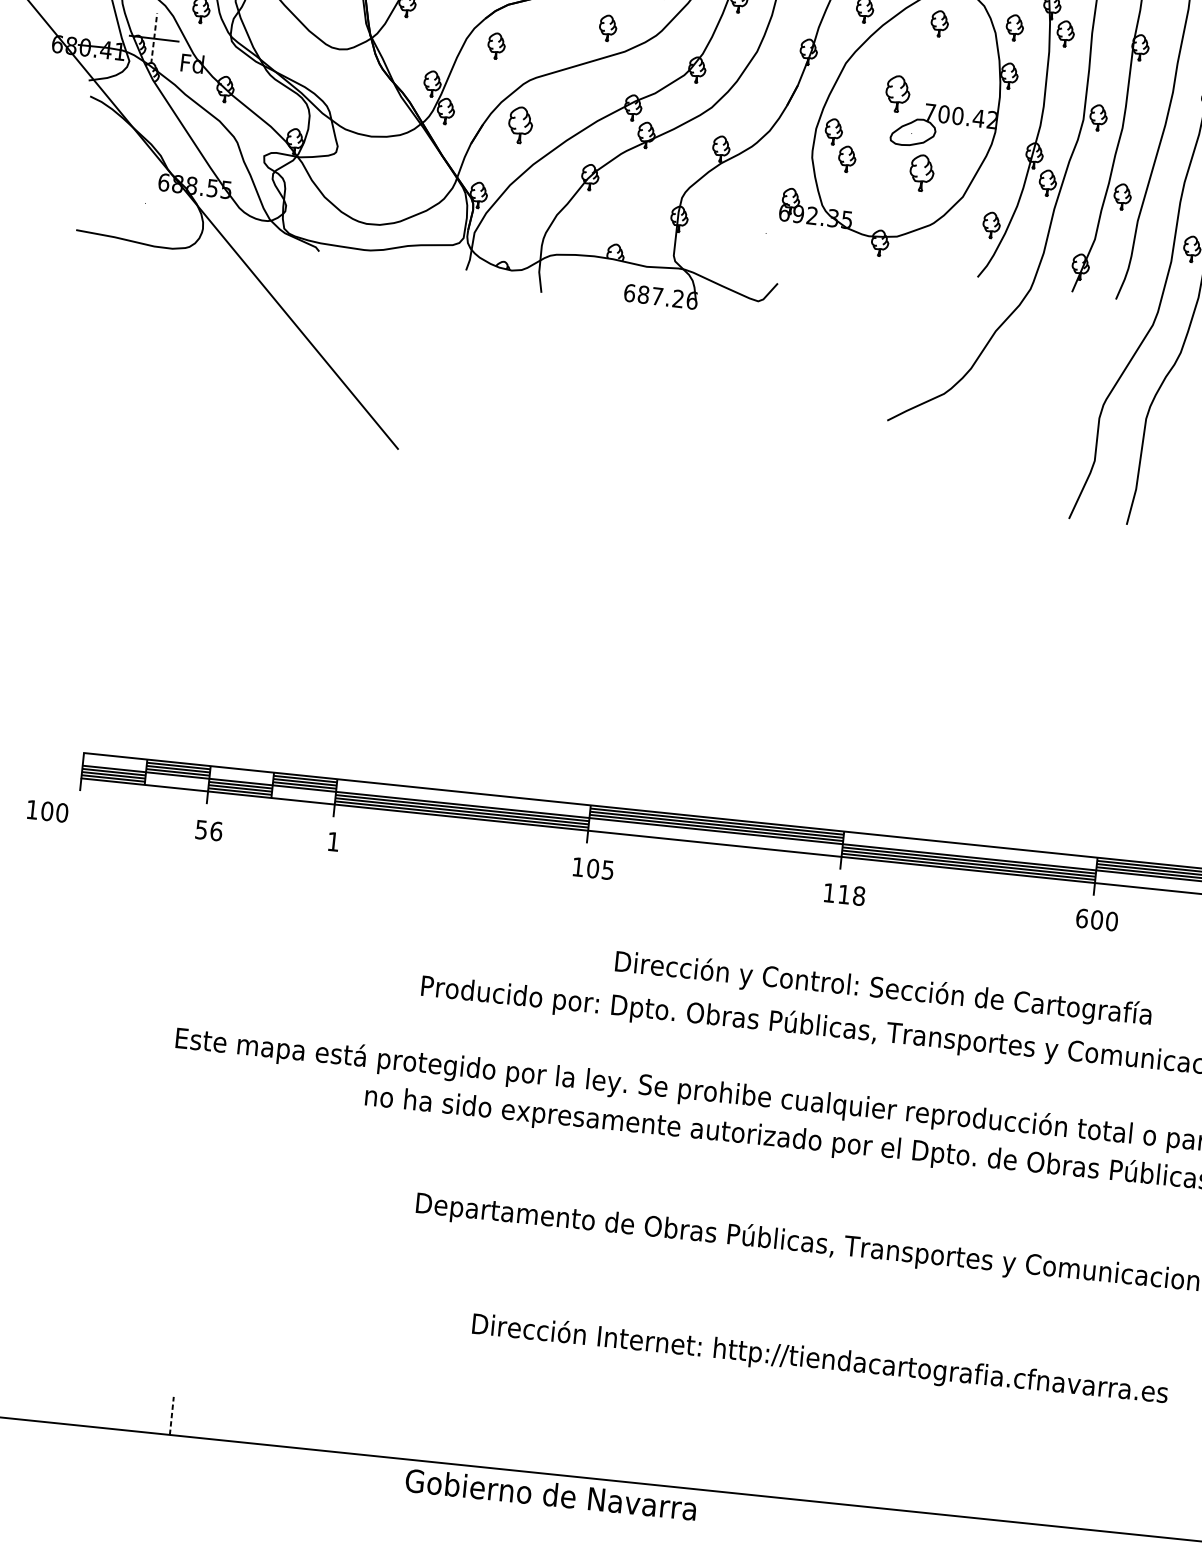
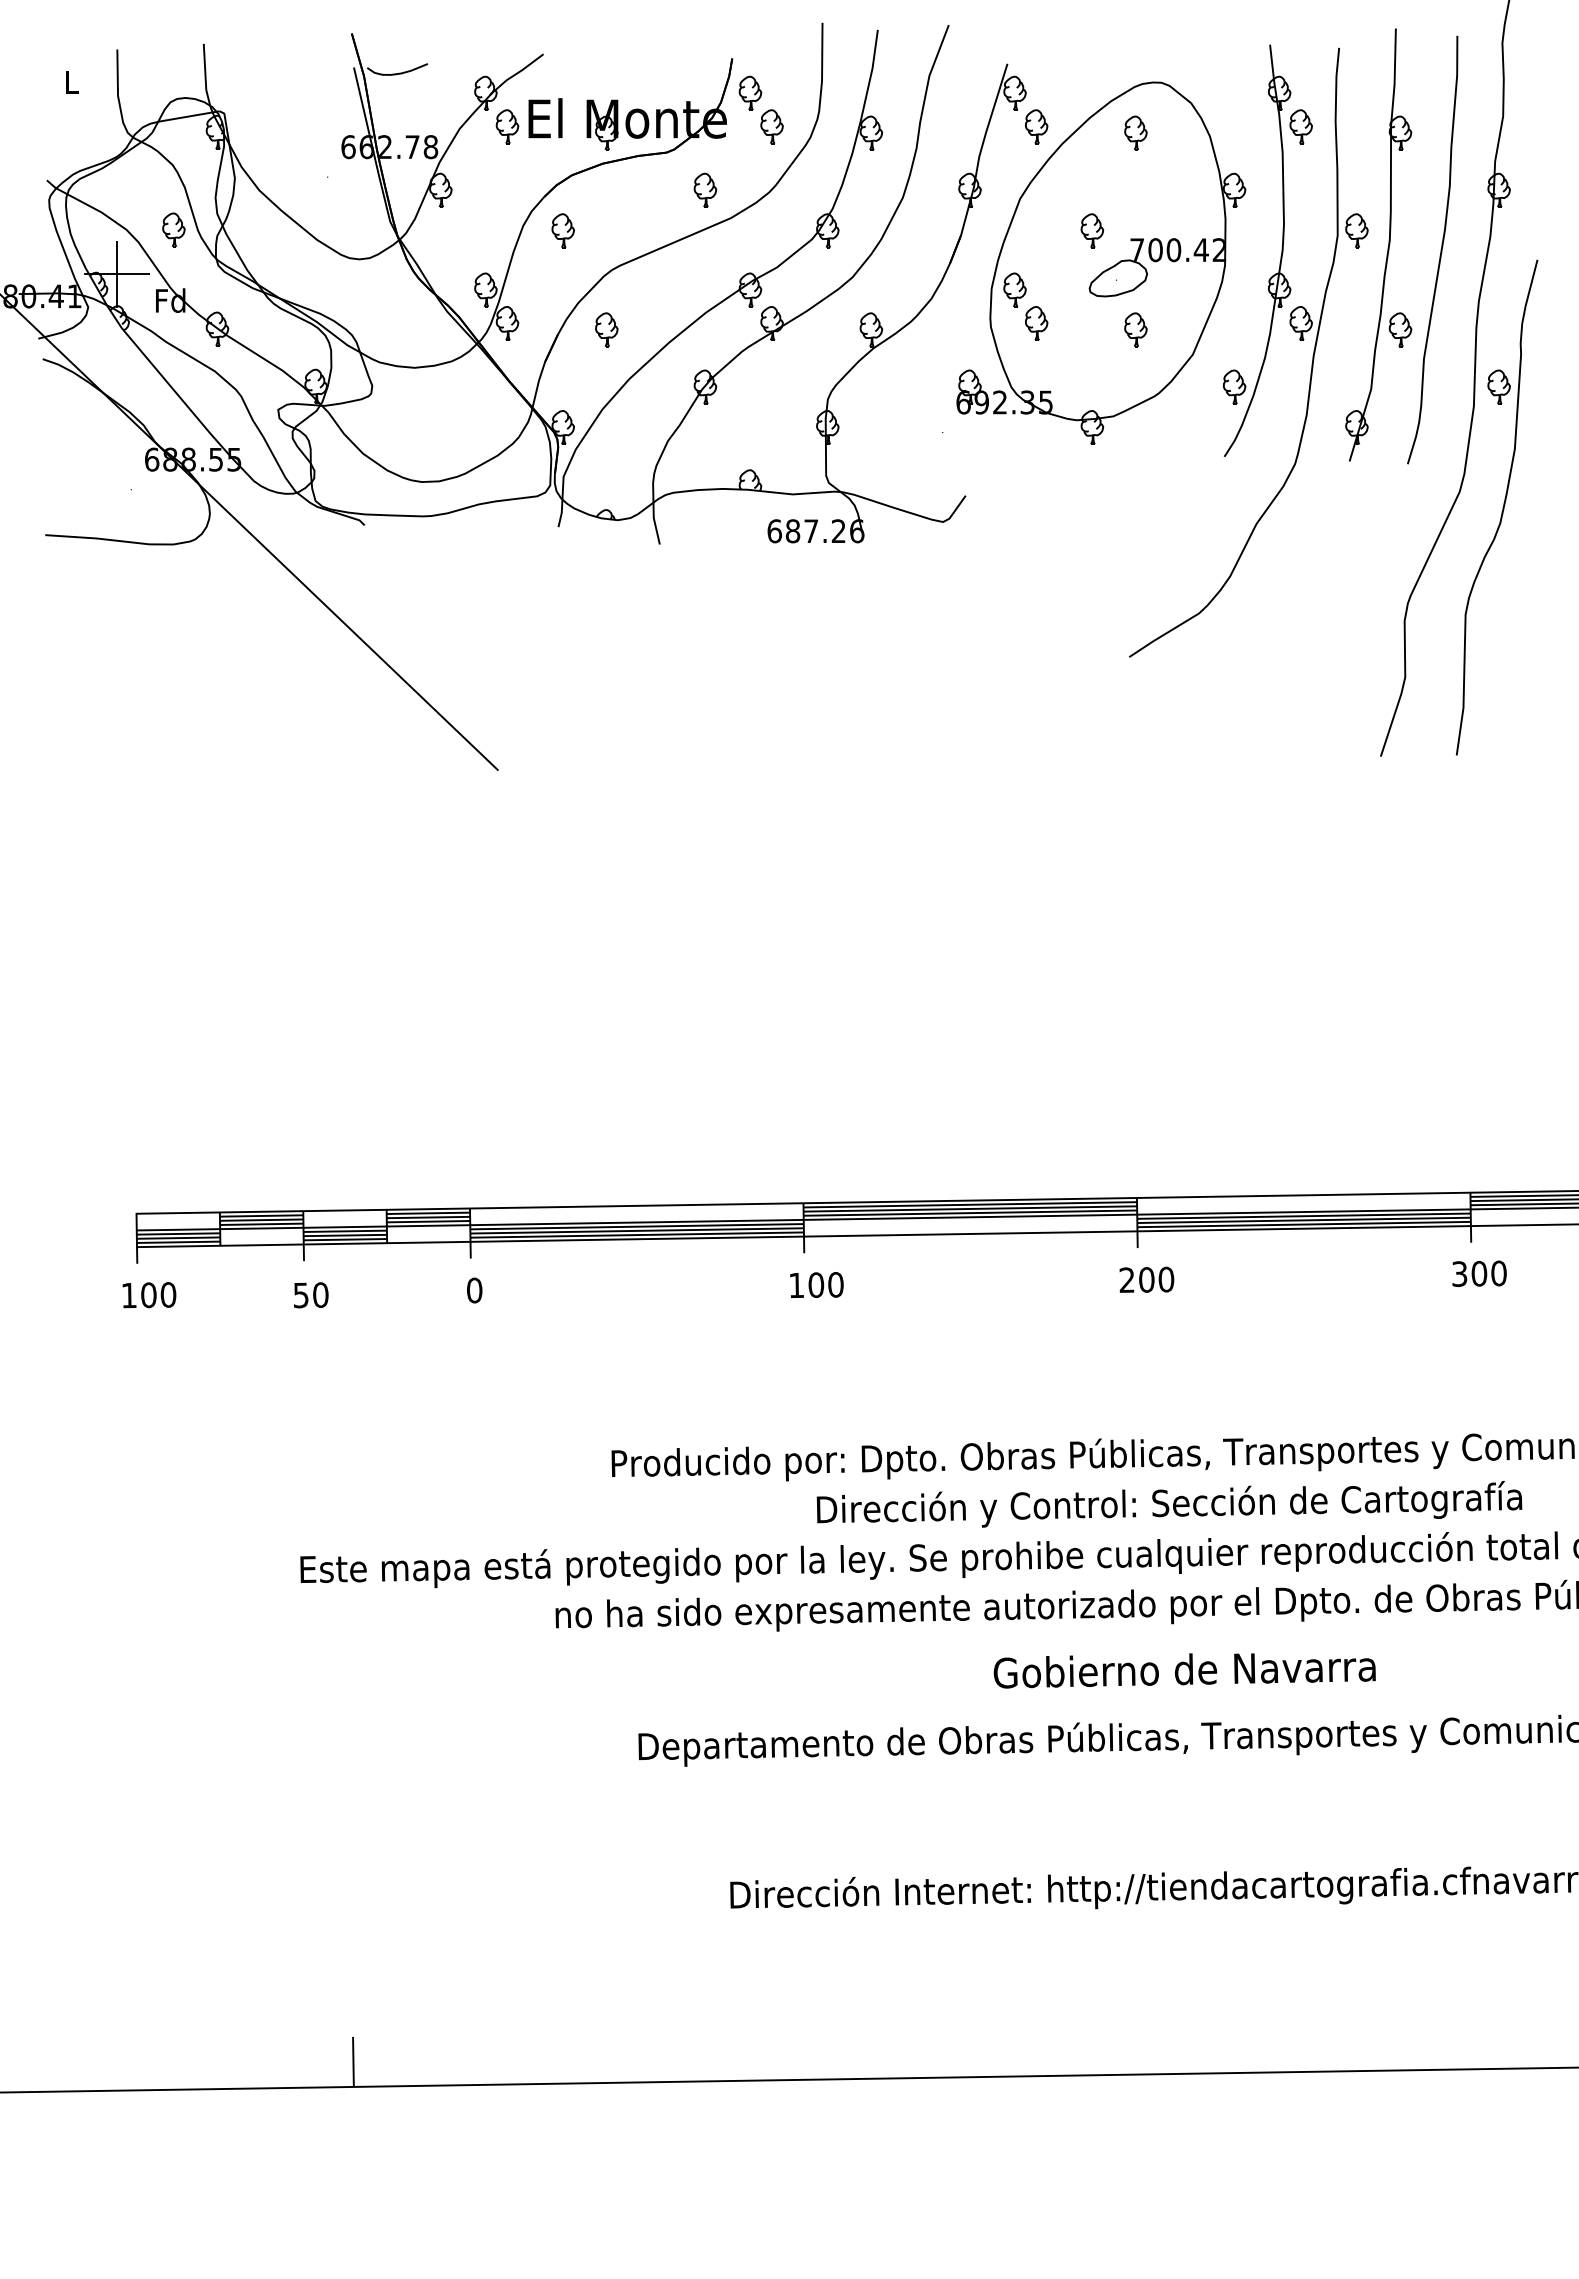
part: (1014, 27) -> (1233, 126), removed
line: (154, 38) -> (117, 273), dashed -> solid
part: (897, 93) -> (1092, 230), size x0.71
part: (520, 124) -> (606, 329), size x0.71
part: (921, 172) -> (1135, 329), size x0.71
text: (47, 811) -> (149, 1295), moved
text: (216, 830) -> (320, 1294), 56 -> 50
text: (333, 841) -> (474, 1290), 1 -> 0
text: (607, 869) -> (835, 1284), 105 -> 100
text: (844, 894) -> (1146, 1279), 118 -> 200
text: (1081, 918) -> (1459, 1274), 600 -> 300
text: (883, 988) -> (1169, 1504), moved
line: (171, 1415) -> (353, 2061), dashed -> solid
text: (550, 1495) -> (1184, 1670), moved

